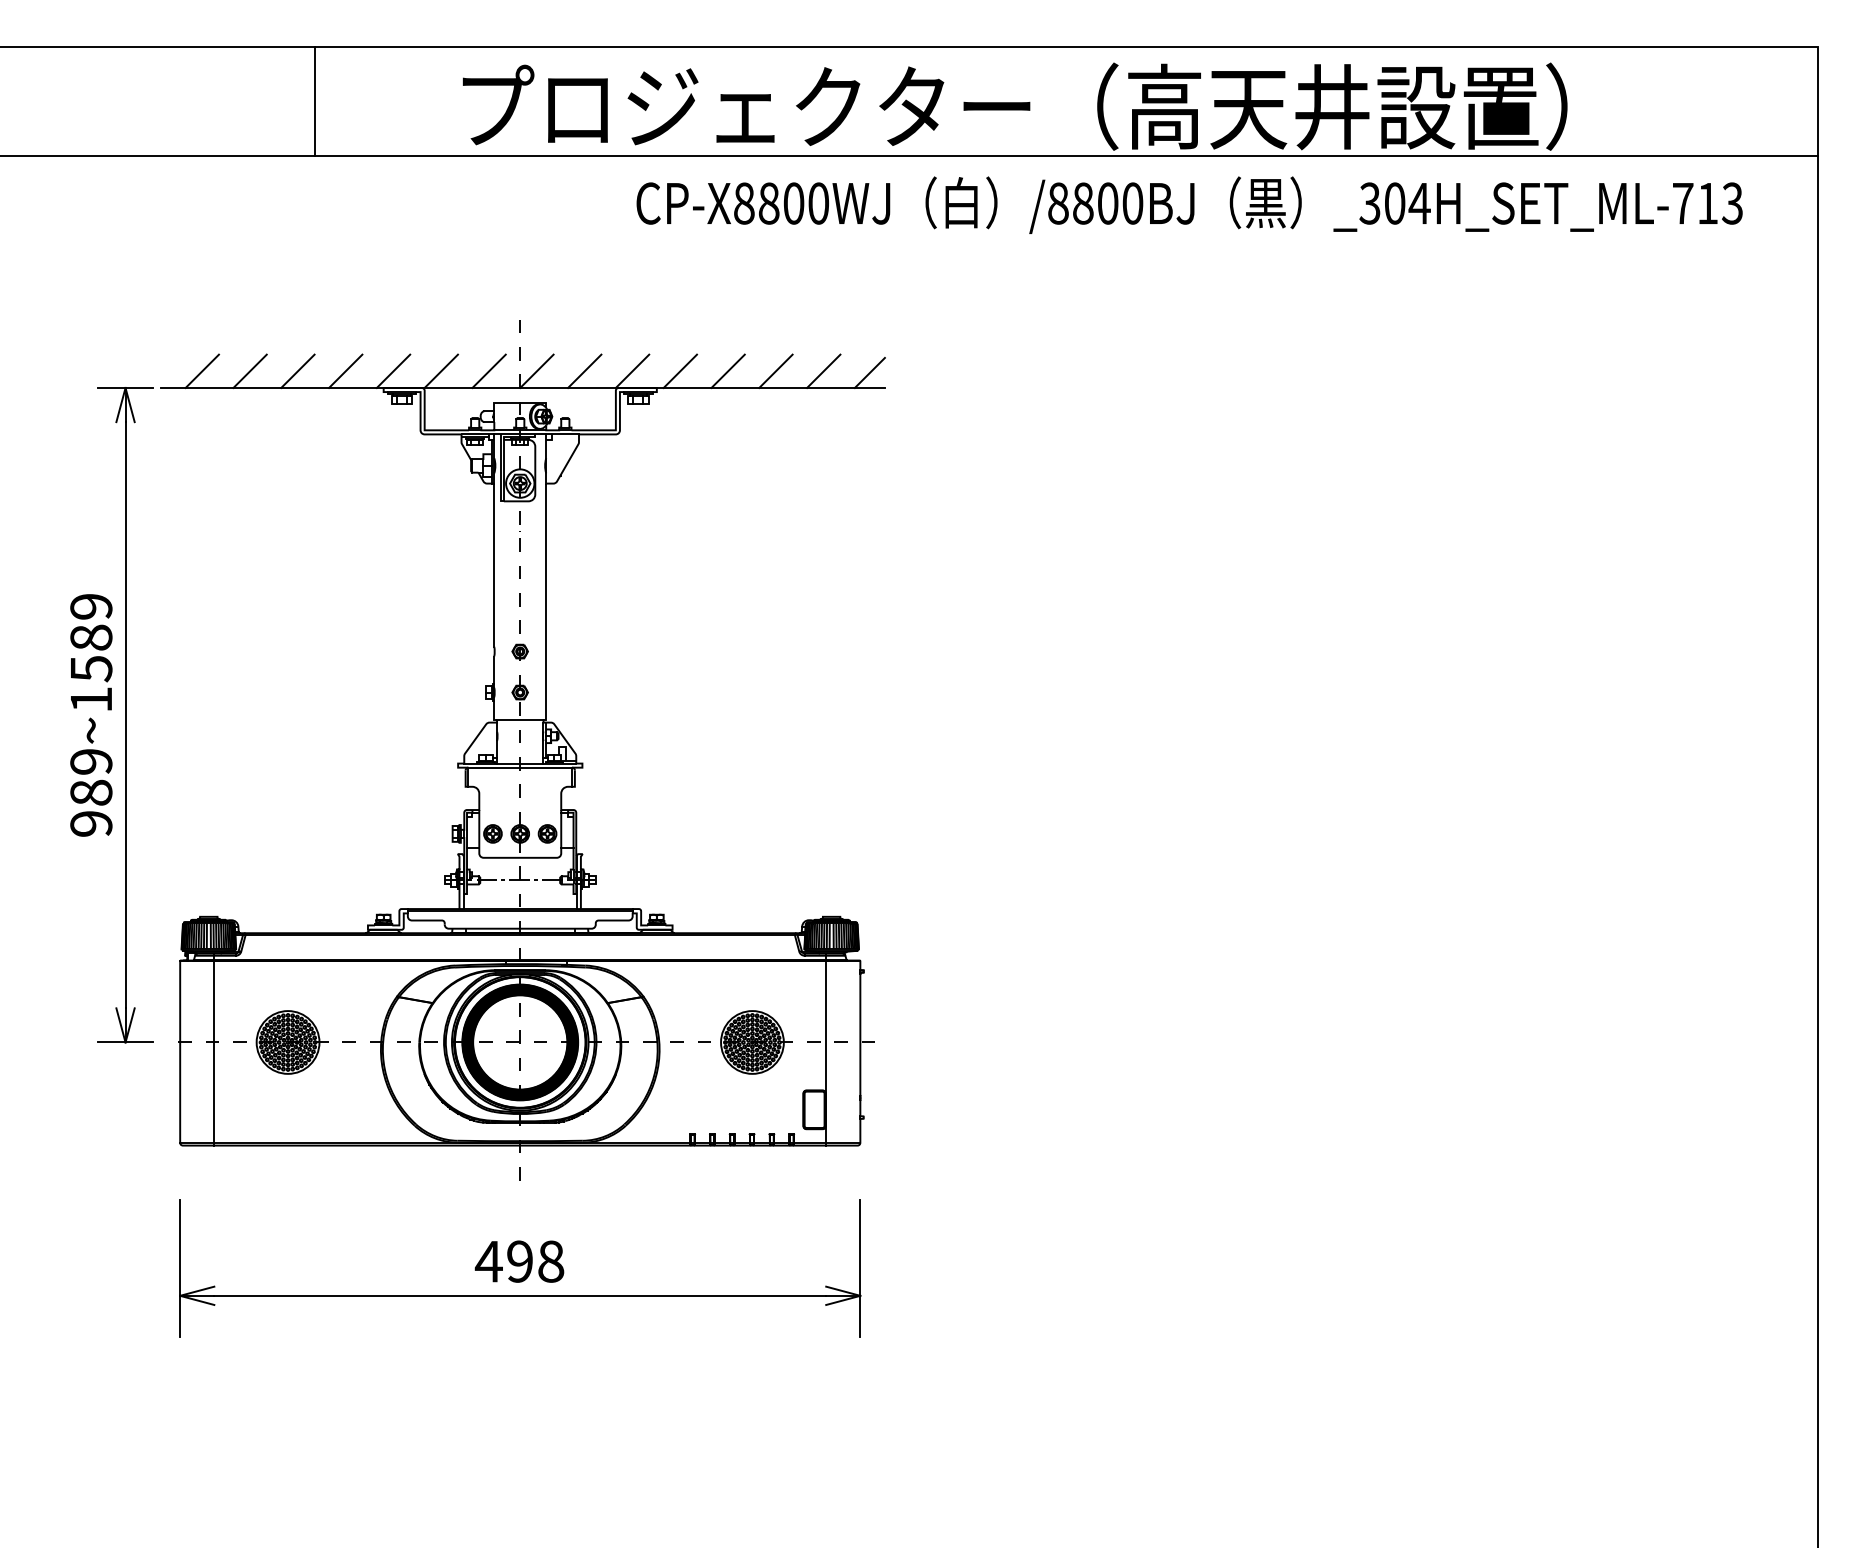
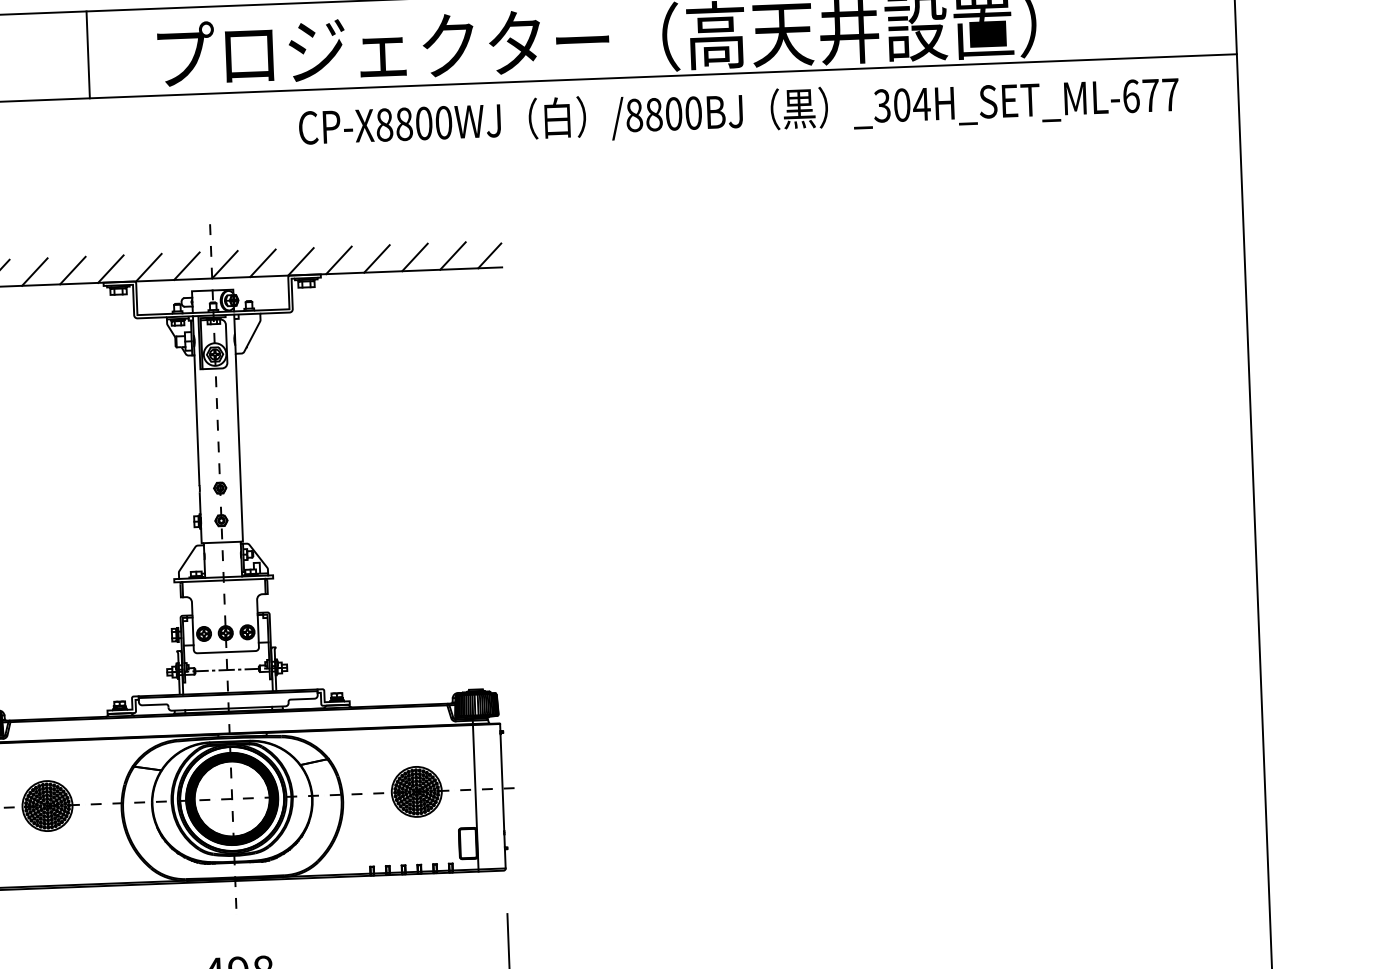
line: (315, 100) -> (88, 54), moved
text: (1708, 203) -> (1151, 95), _304H_SET_ML-713 -> _304H_SET_ML-677

